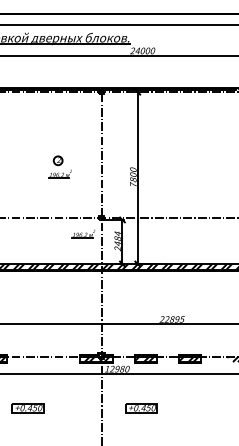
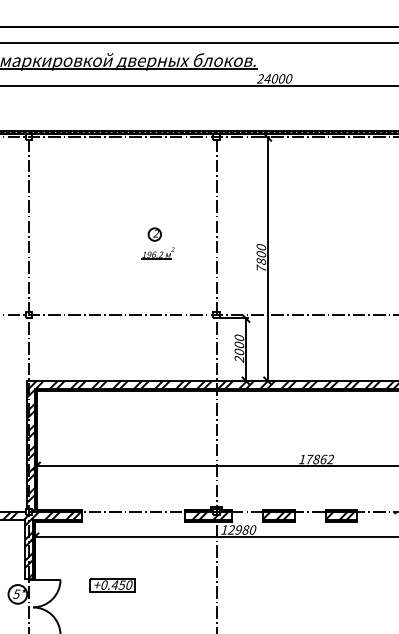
part: (83, 234) -> (190, 338), removed
text: (117, 238) -> (239, 344), 2484 -> 2000
text: (172, 319) -> (316, 459), 22895 -> 17862
part: (141, 408) -> (273, 585), removed

